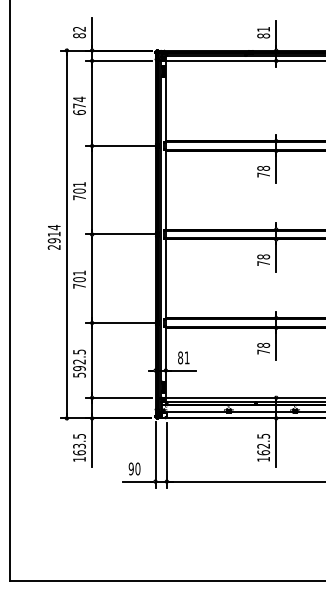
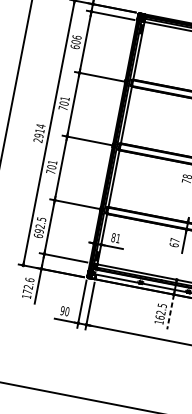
text: (79, 102) -> (76, 39), 674 -> 606
text: (263, 348) -> (174, 242), 78 -> 67
text: (79, 374) -> (38, 235), 592.5 -> 692.5
line: (276, 442) -> (170, 312), solid -> dashed
text: (79, 444) -> (28, 285), 163.5 -> 172.6

